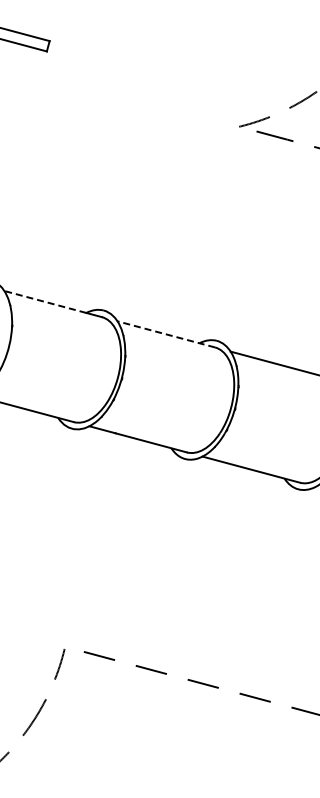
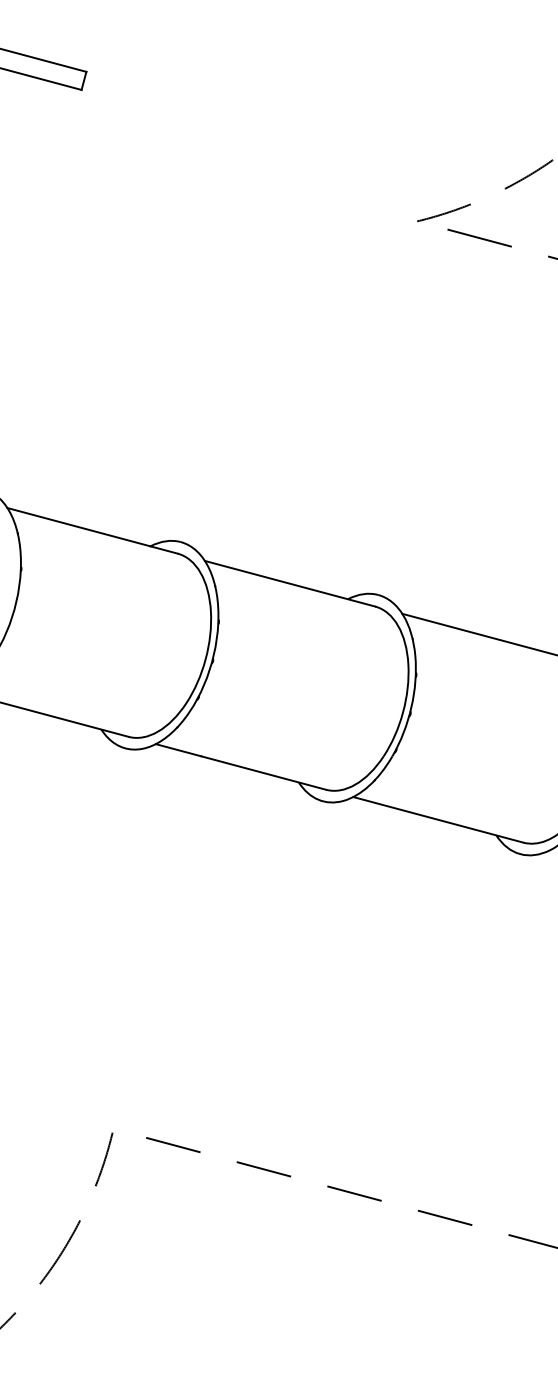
line: (44, 301) -> (77, 526), dashed -> solid
line: (165, 334) -> (288, 583), dashed -> solid

